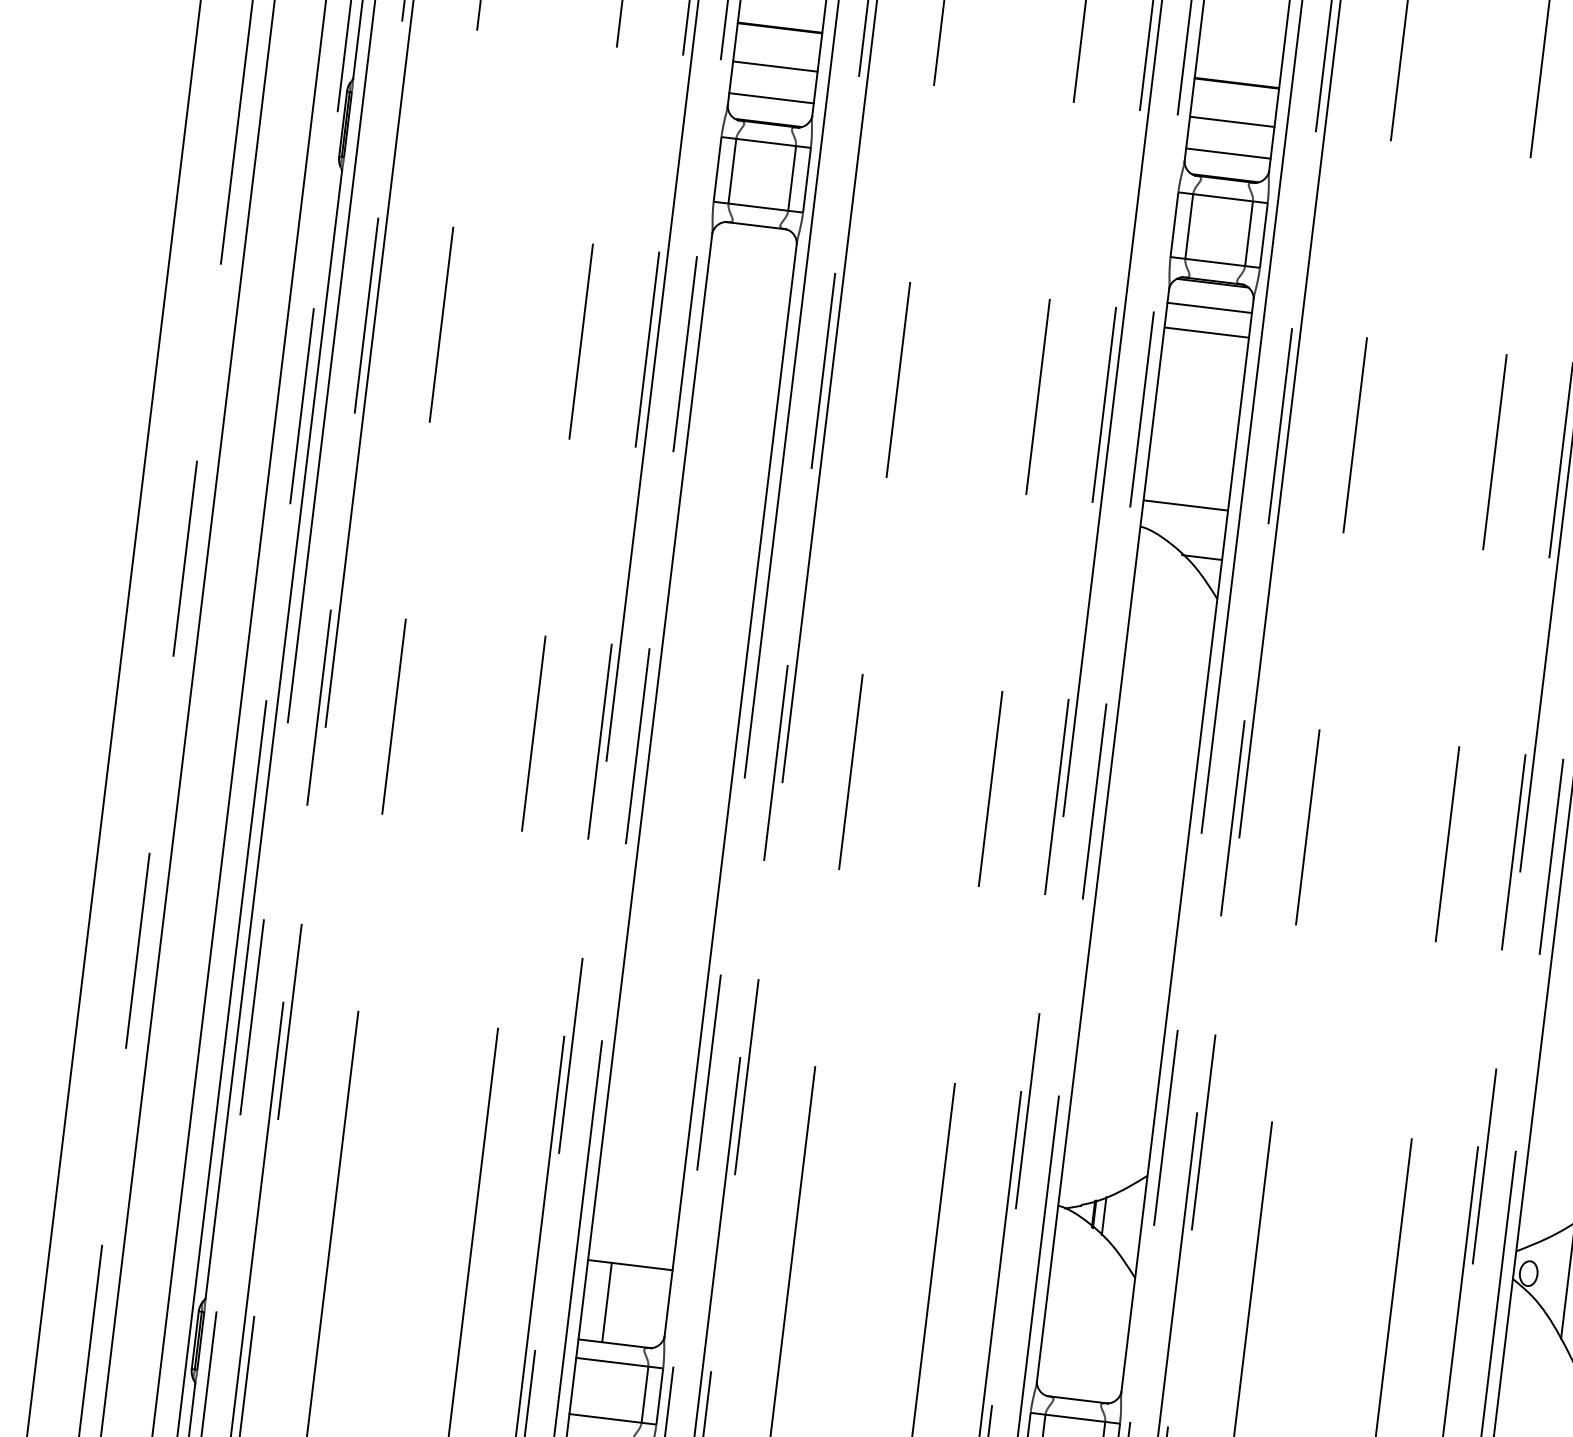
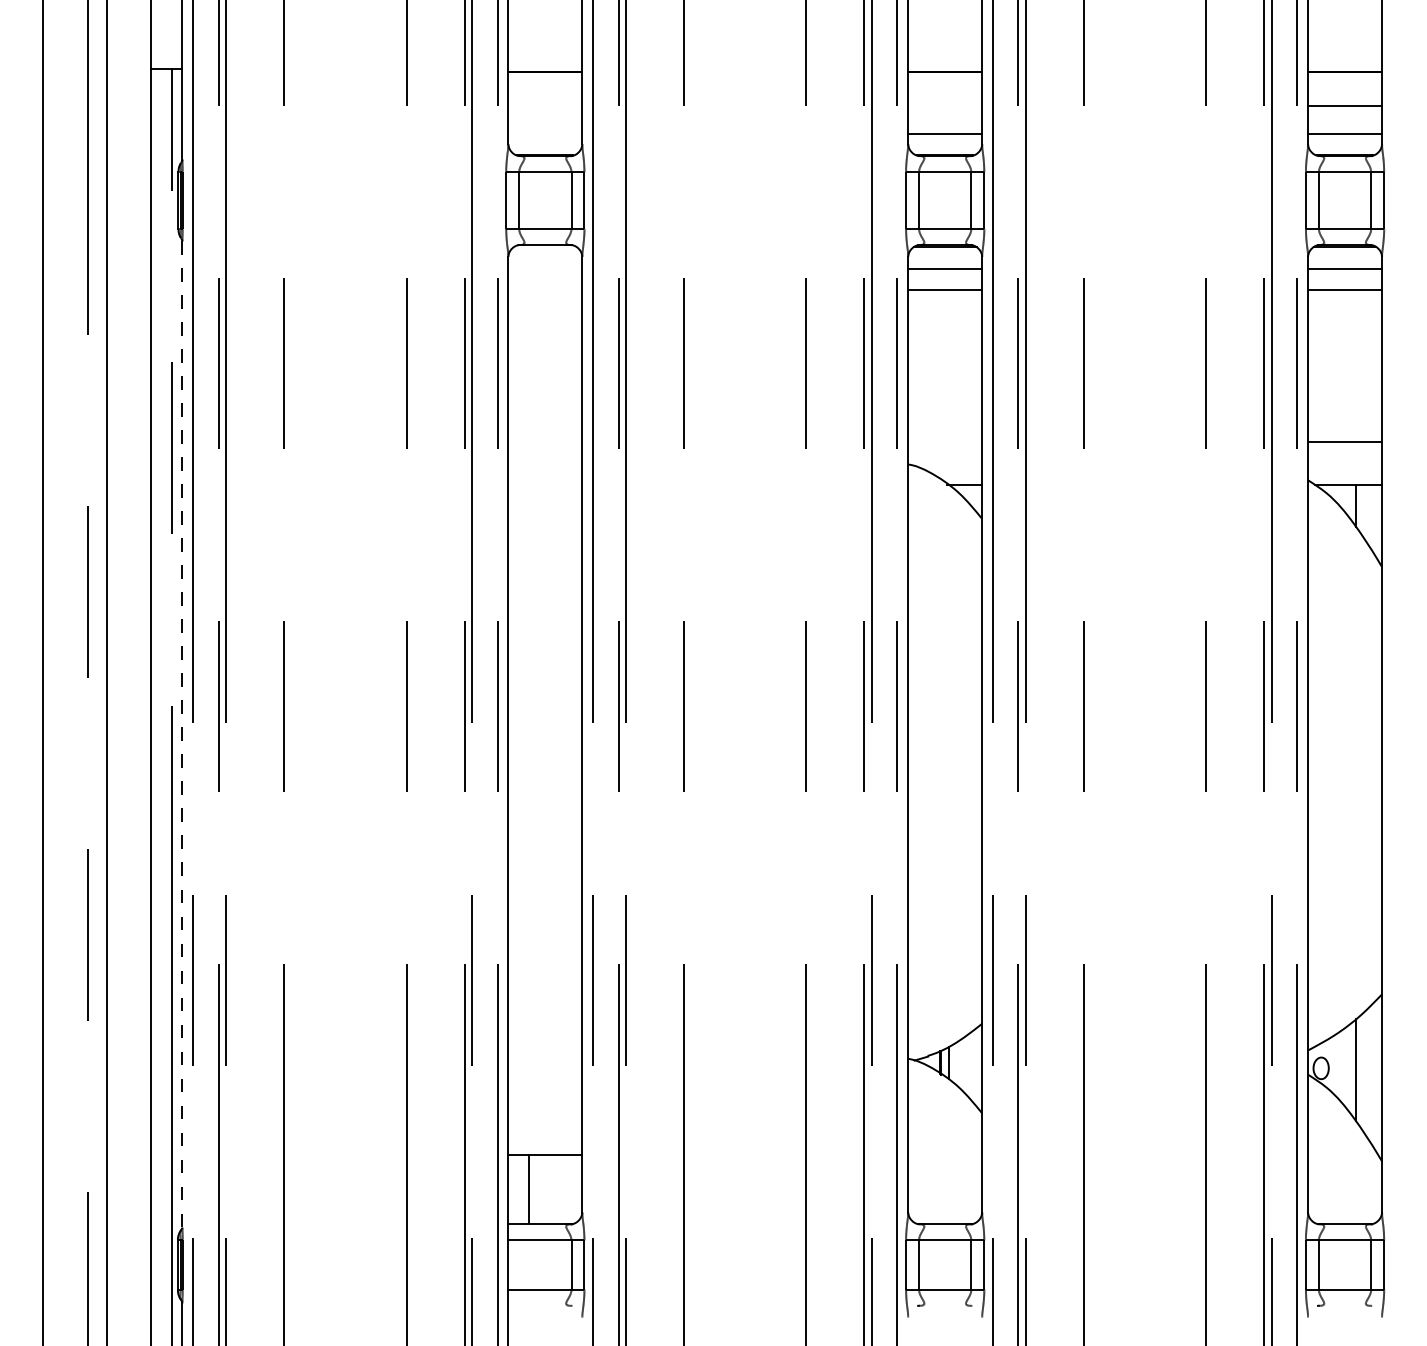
line: (775, 66) -> (545, 105), removed
line: (771, 98) -> (545, 133), removed
line: (1232, 121) -> (945, 105), removed
line: (1186, 505) -> (945, 441), removed
line: (273, 735) -> (182, 735), solid -> dashed

